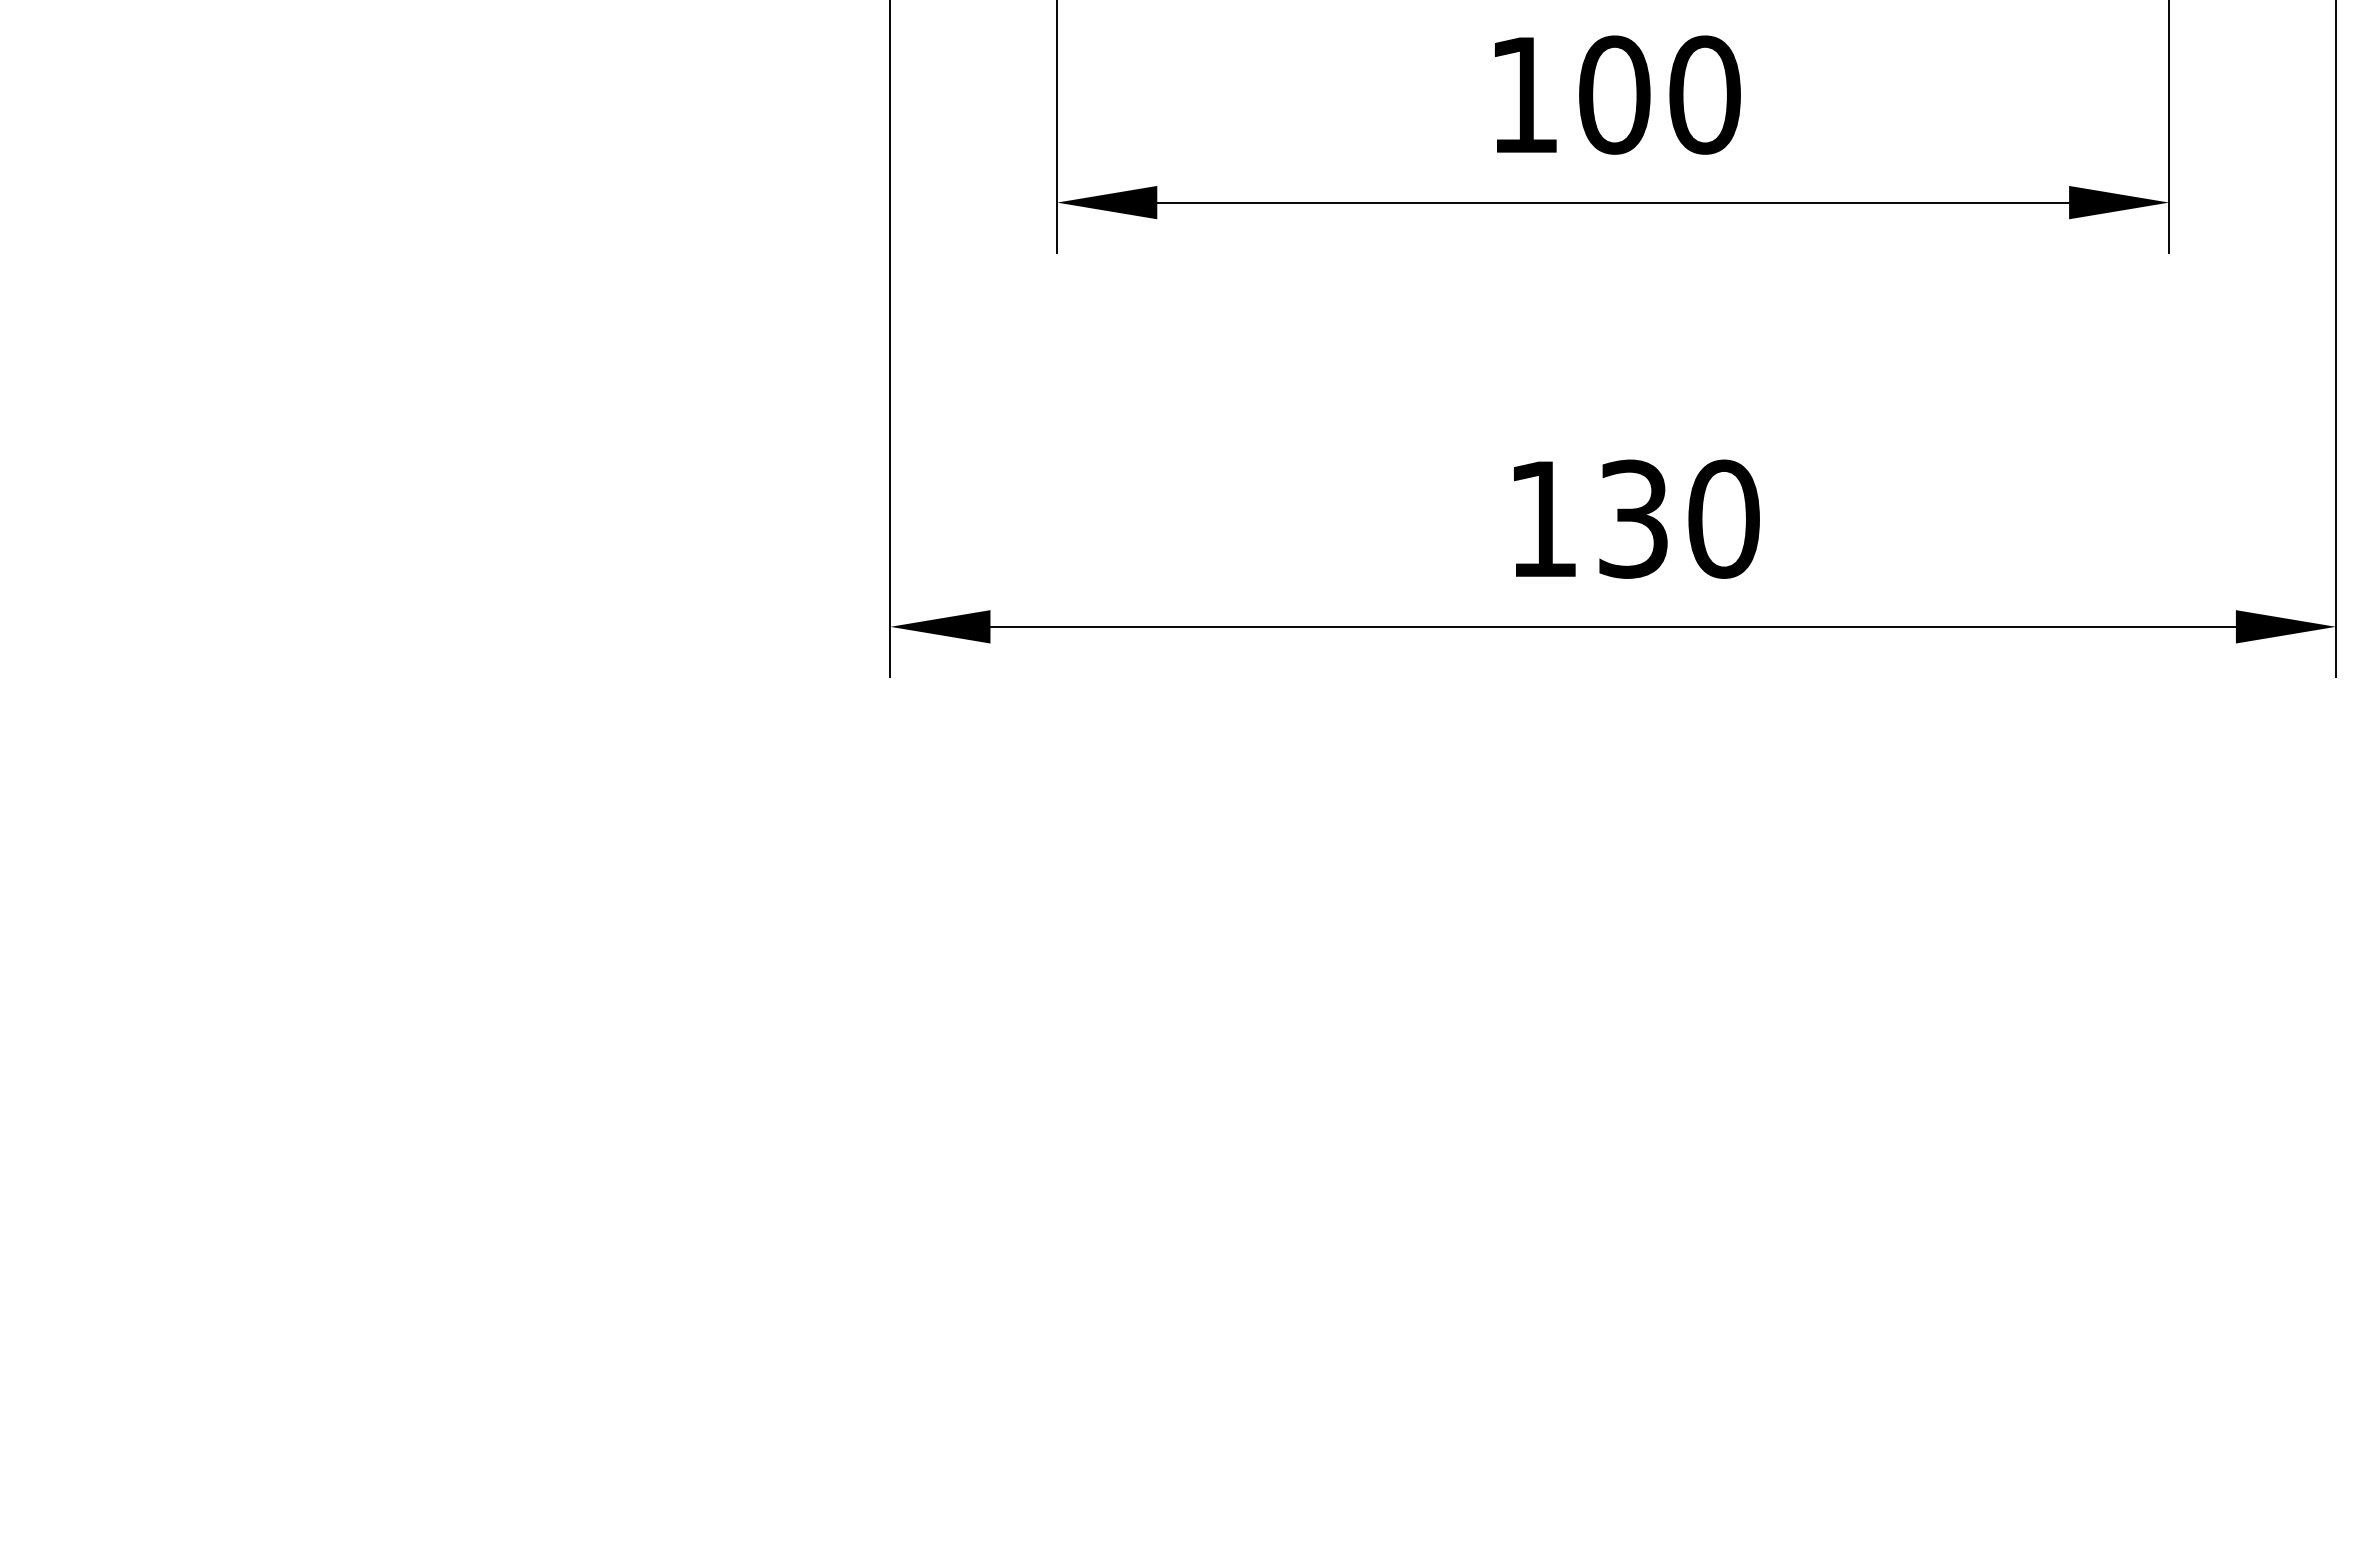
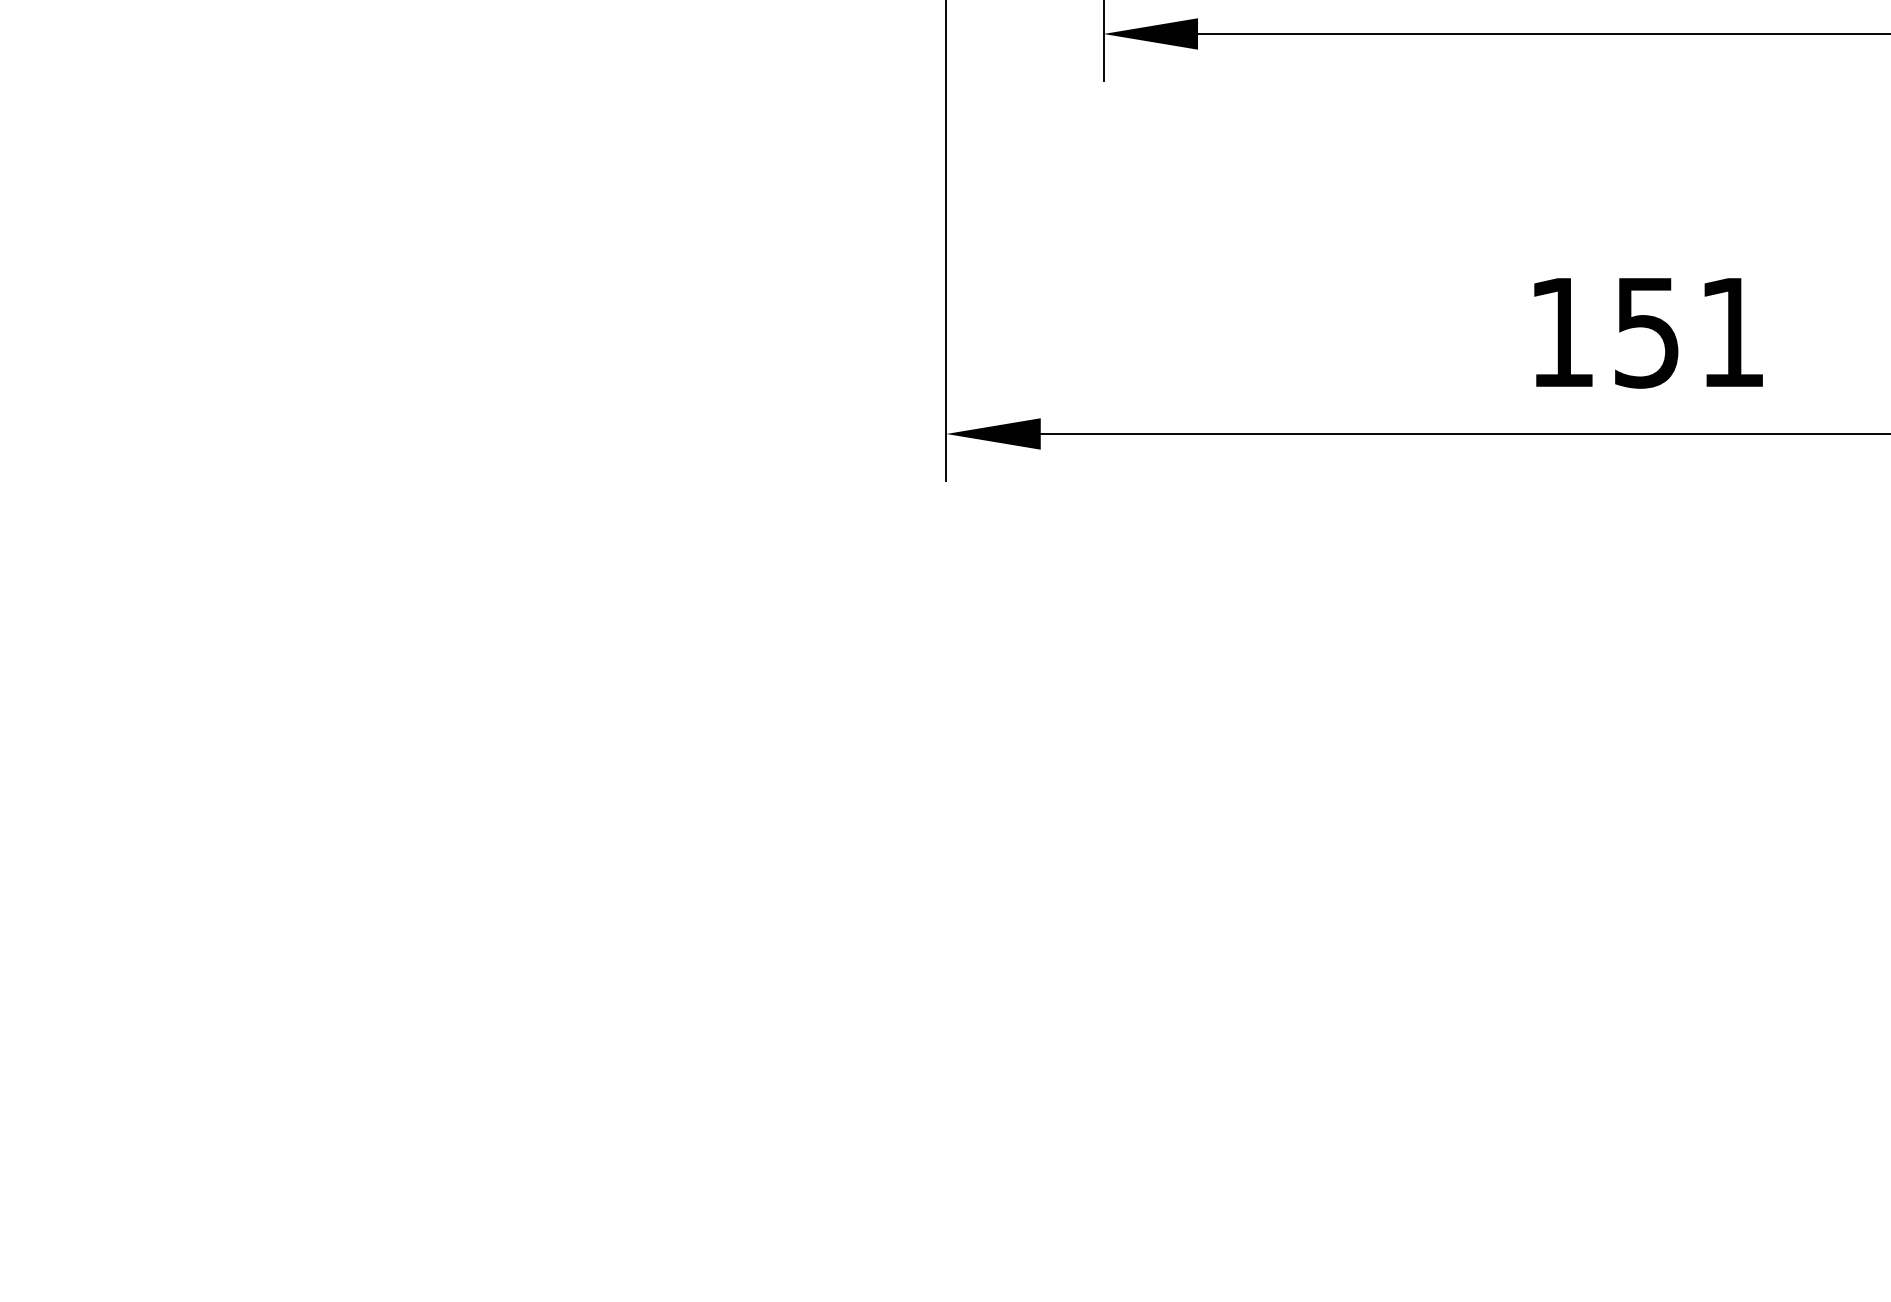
text: (1679, 518) -> (1690, 331), 130 -> 151

